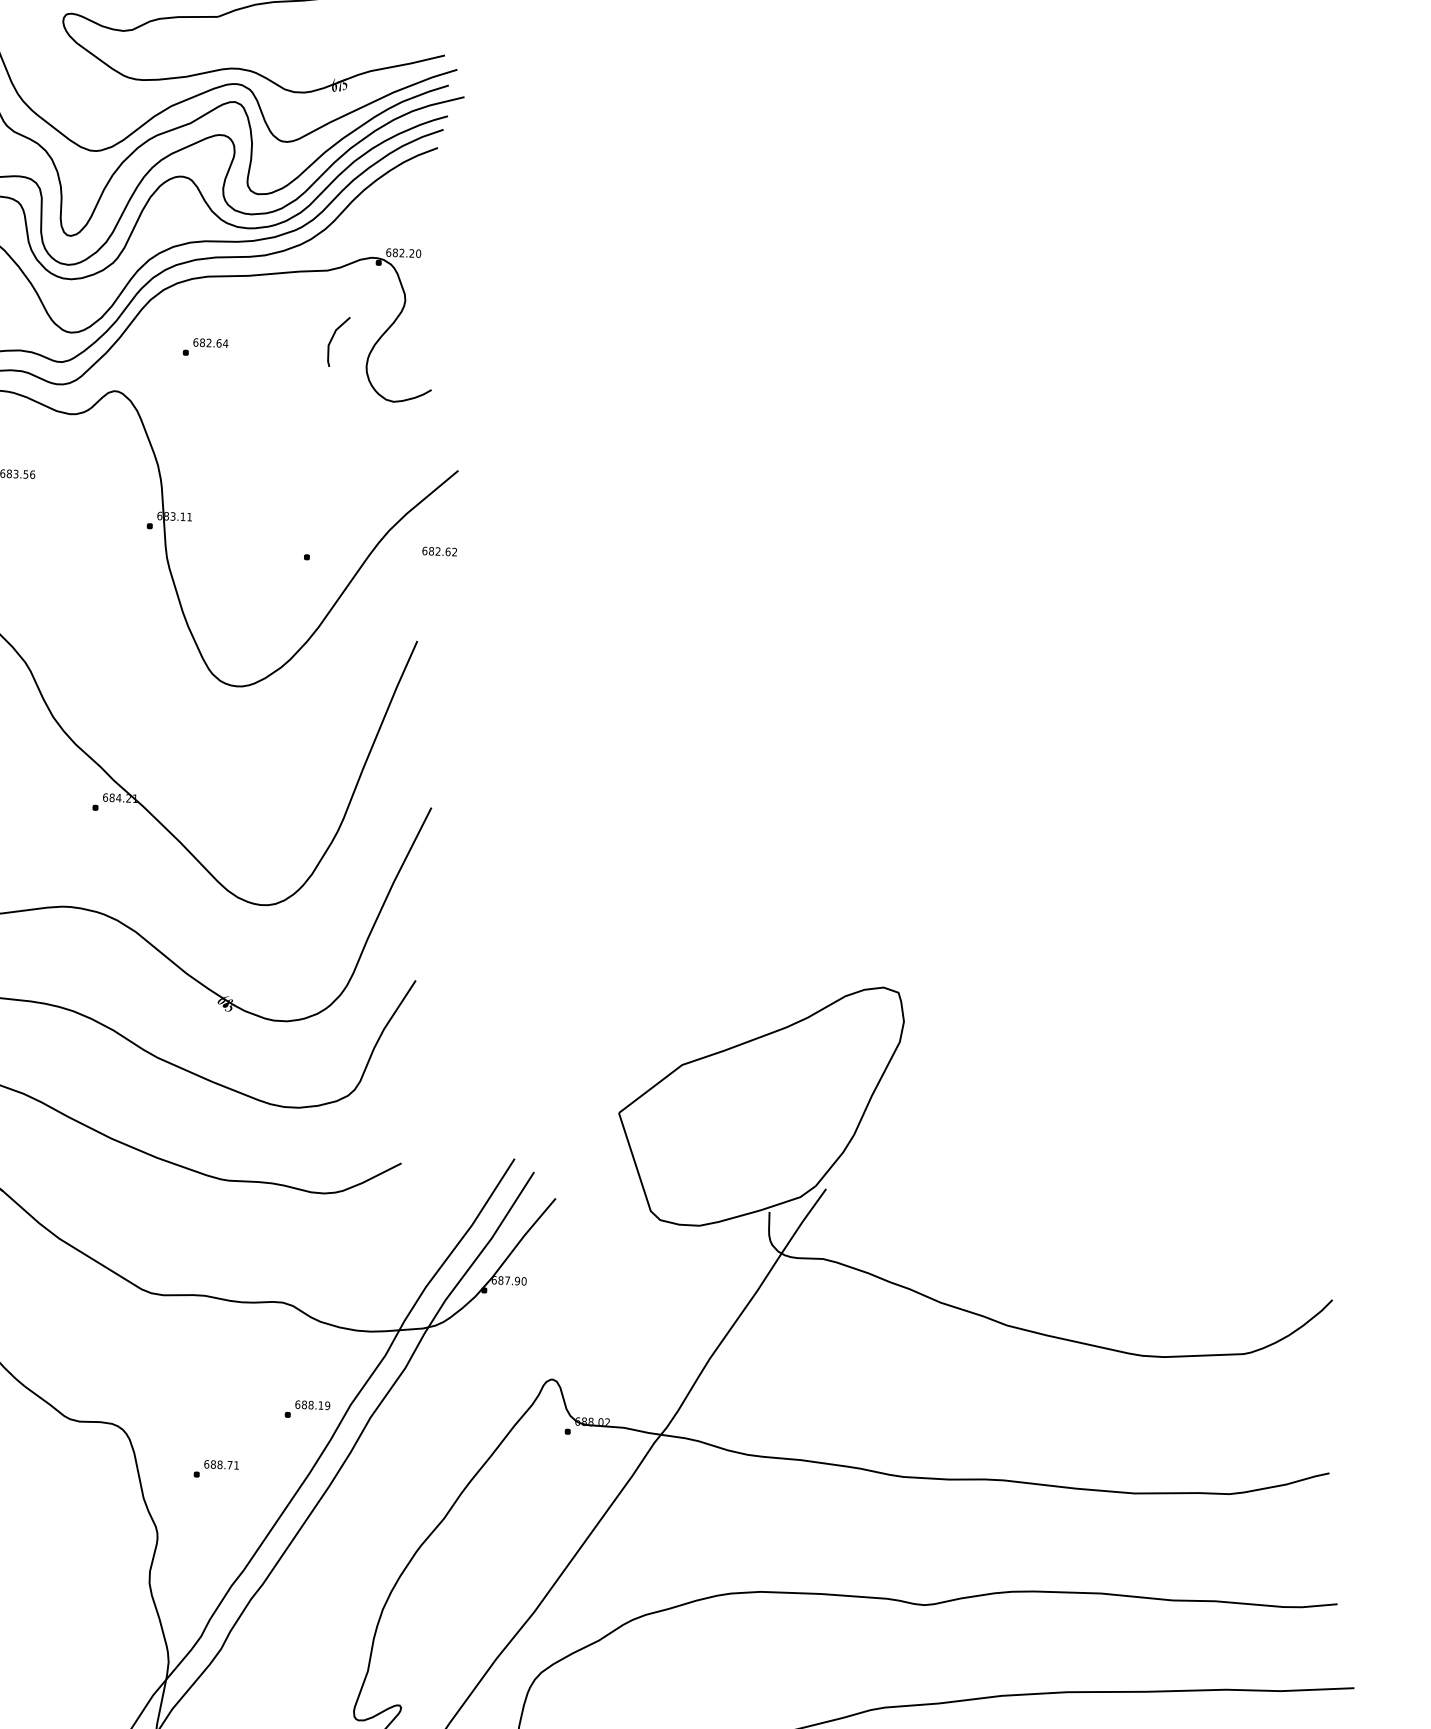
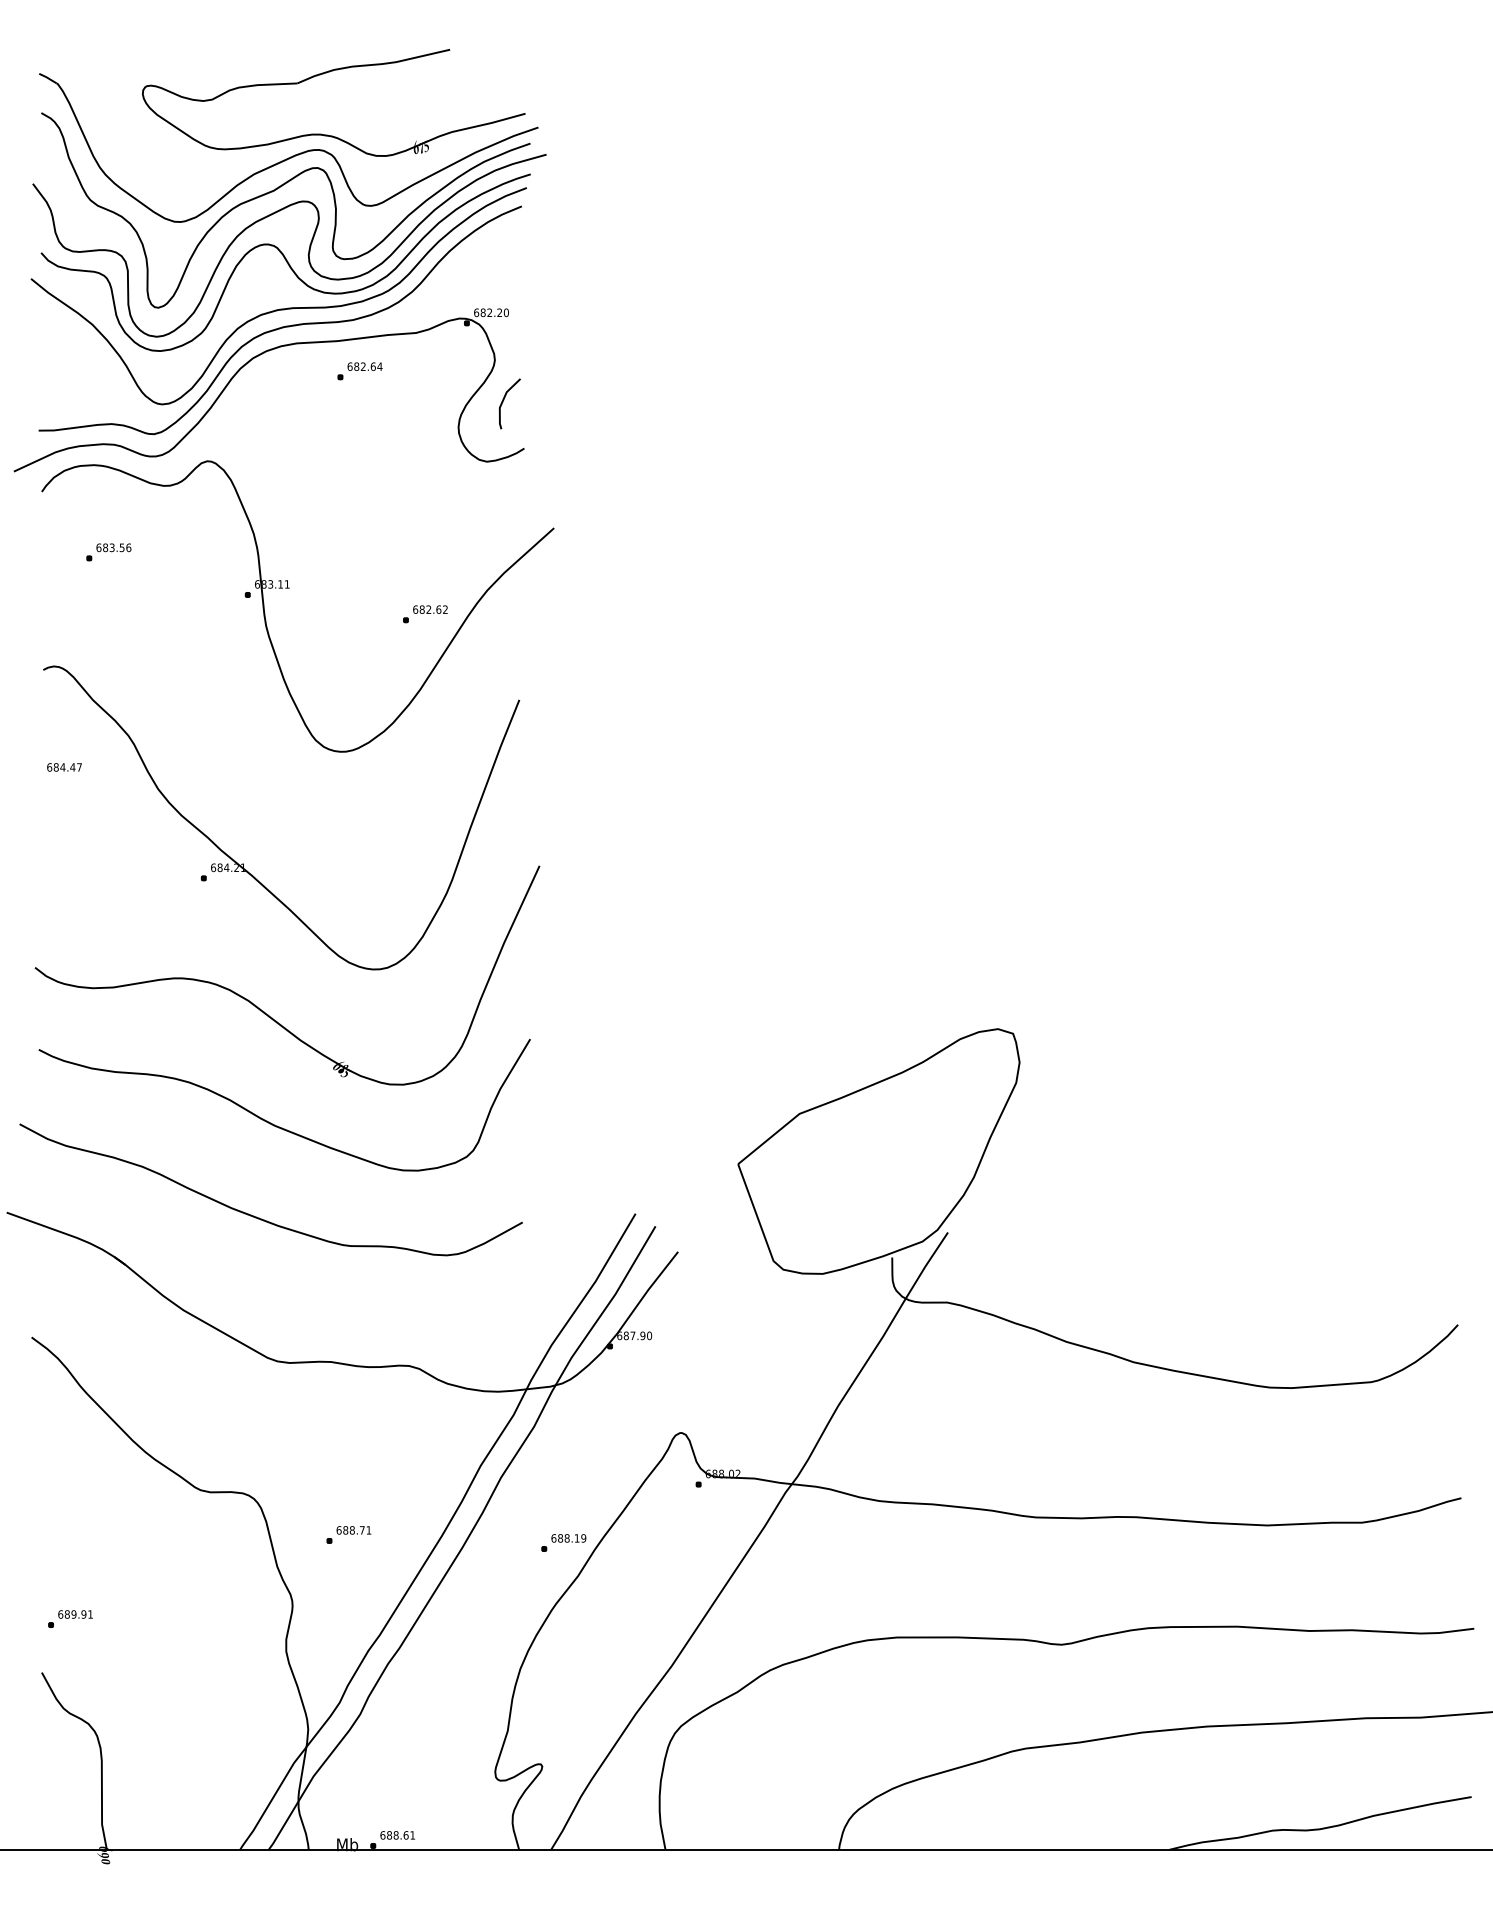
line: (333, 338) -> (504, 400), moved
part: (205, 347) -> (359, 371), moved
text: (439, 551) -> (430, 609), moved
part: (307, 1409) -> (563, 1542), moved

